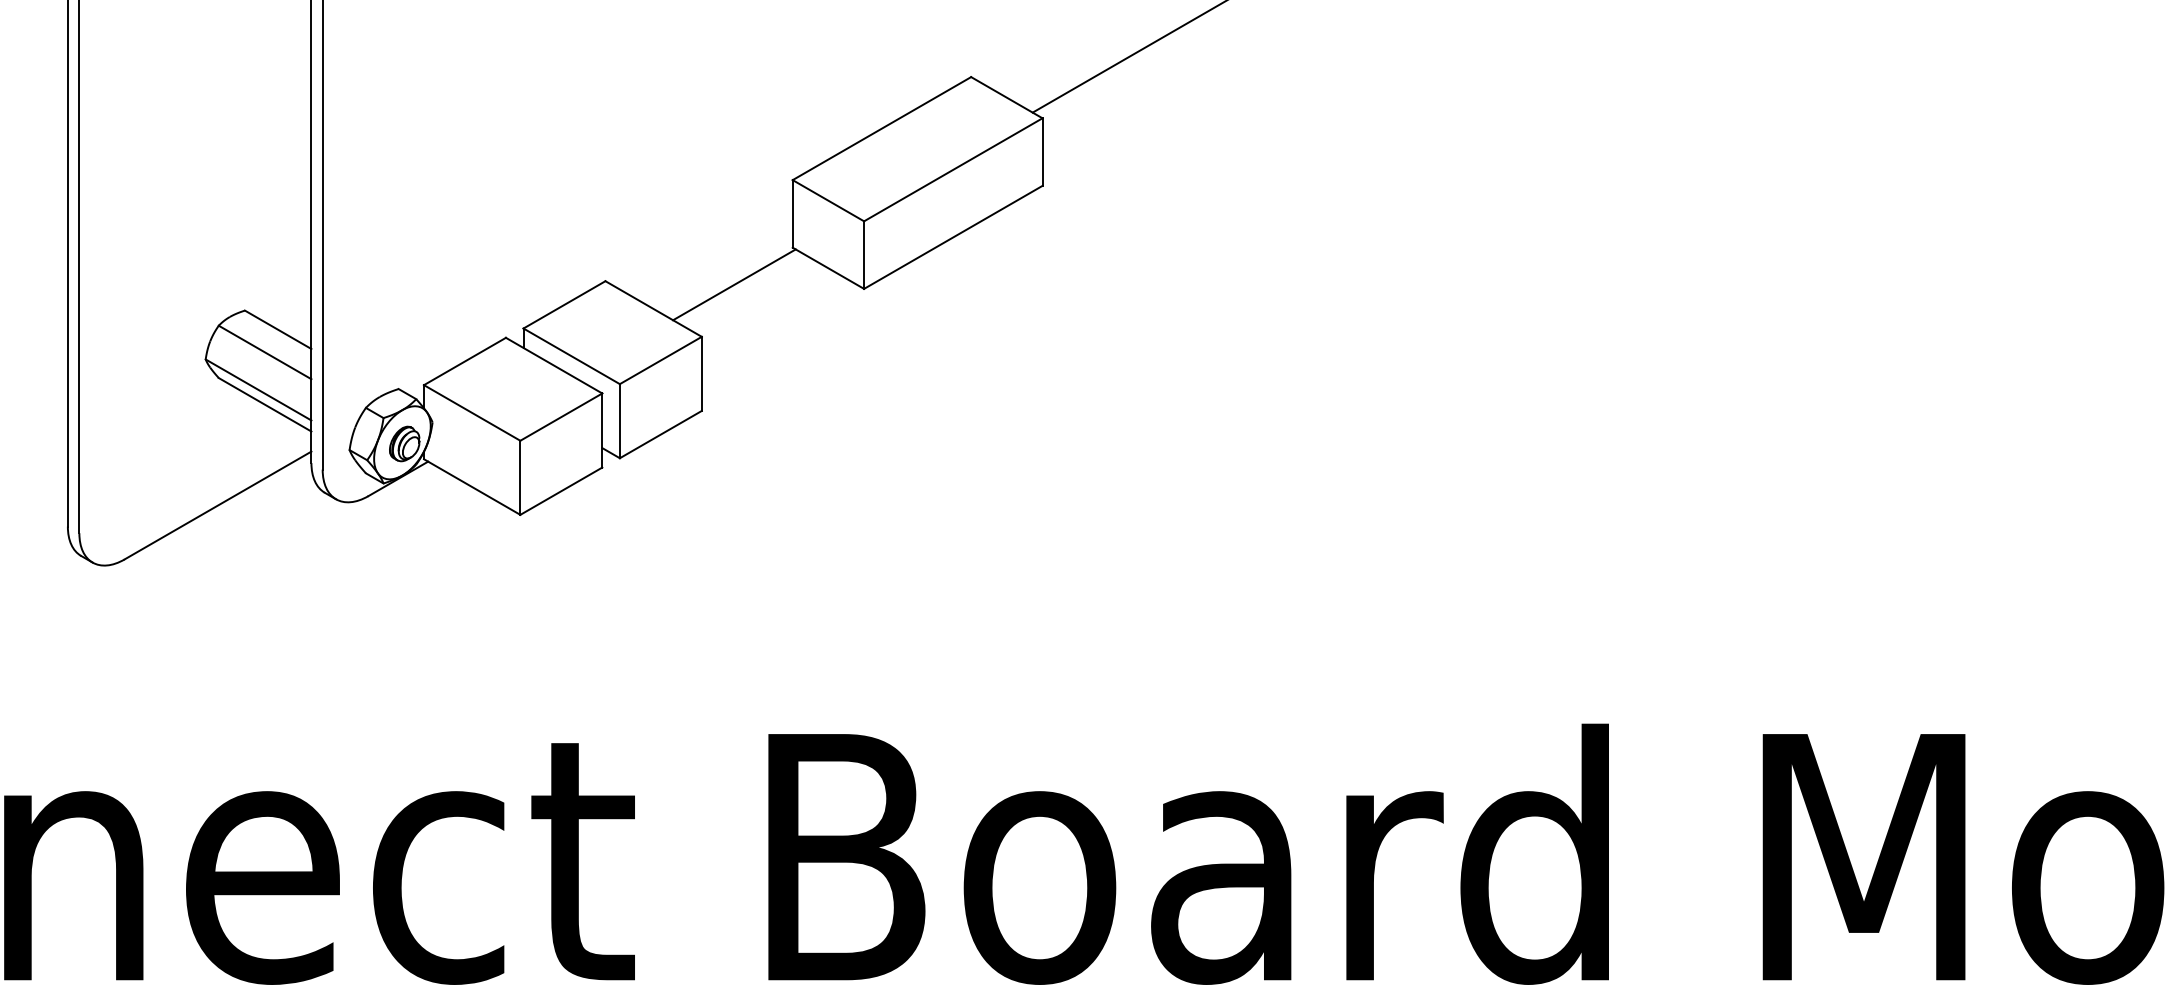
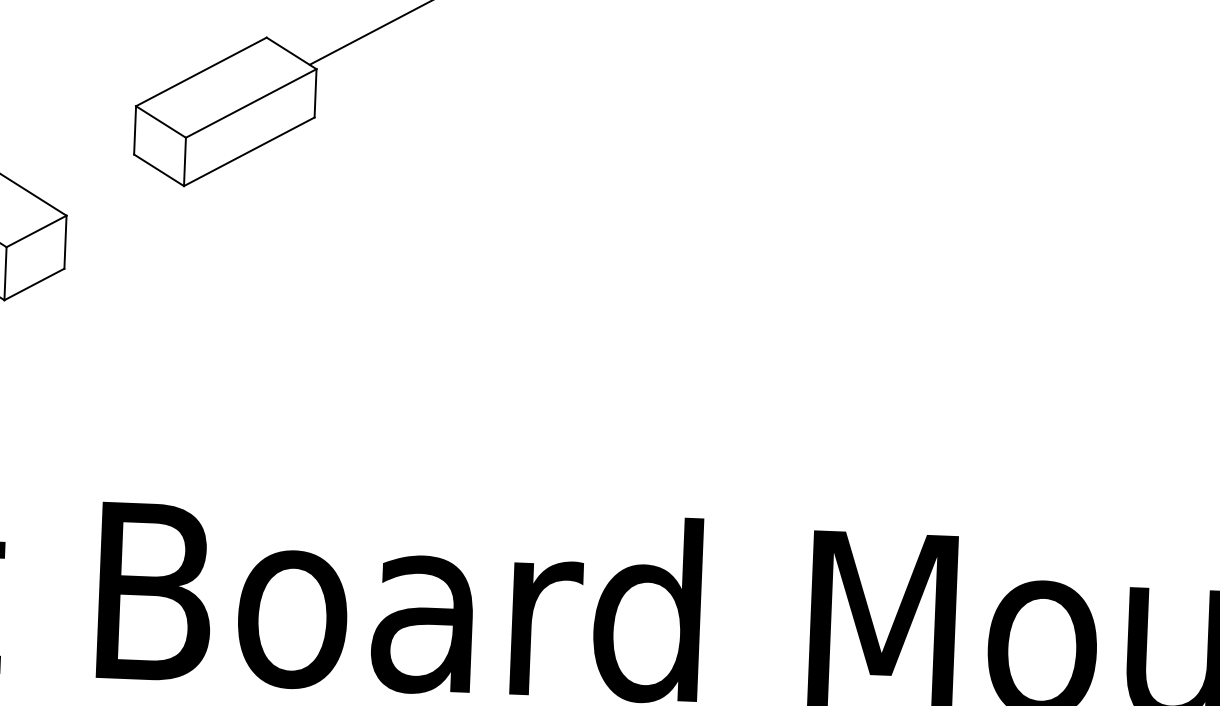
line: (734, 284) -> (91, 179), removed

